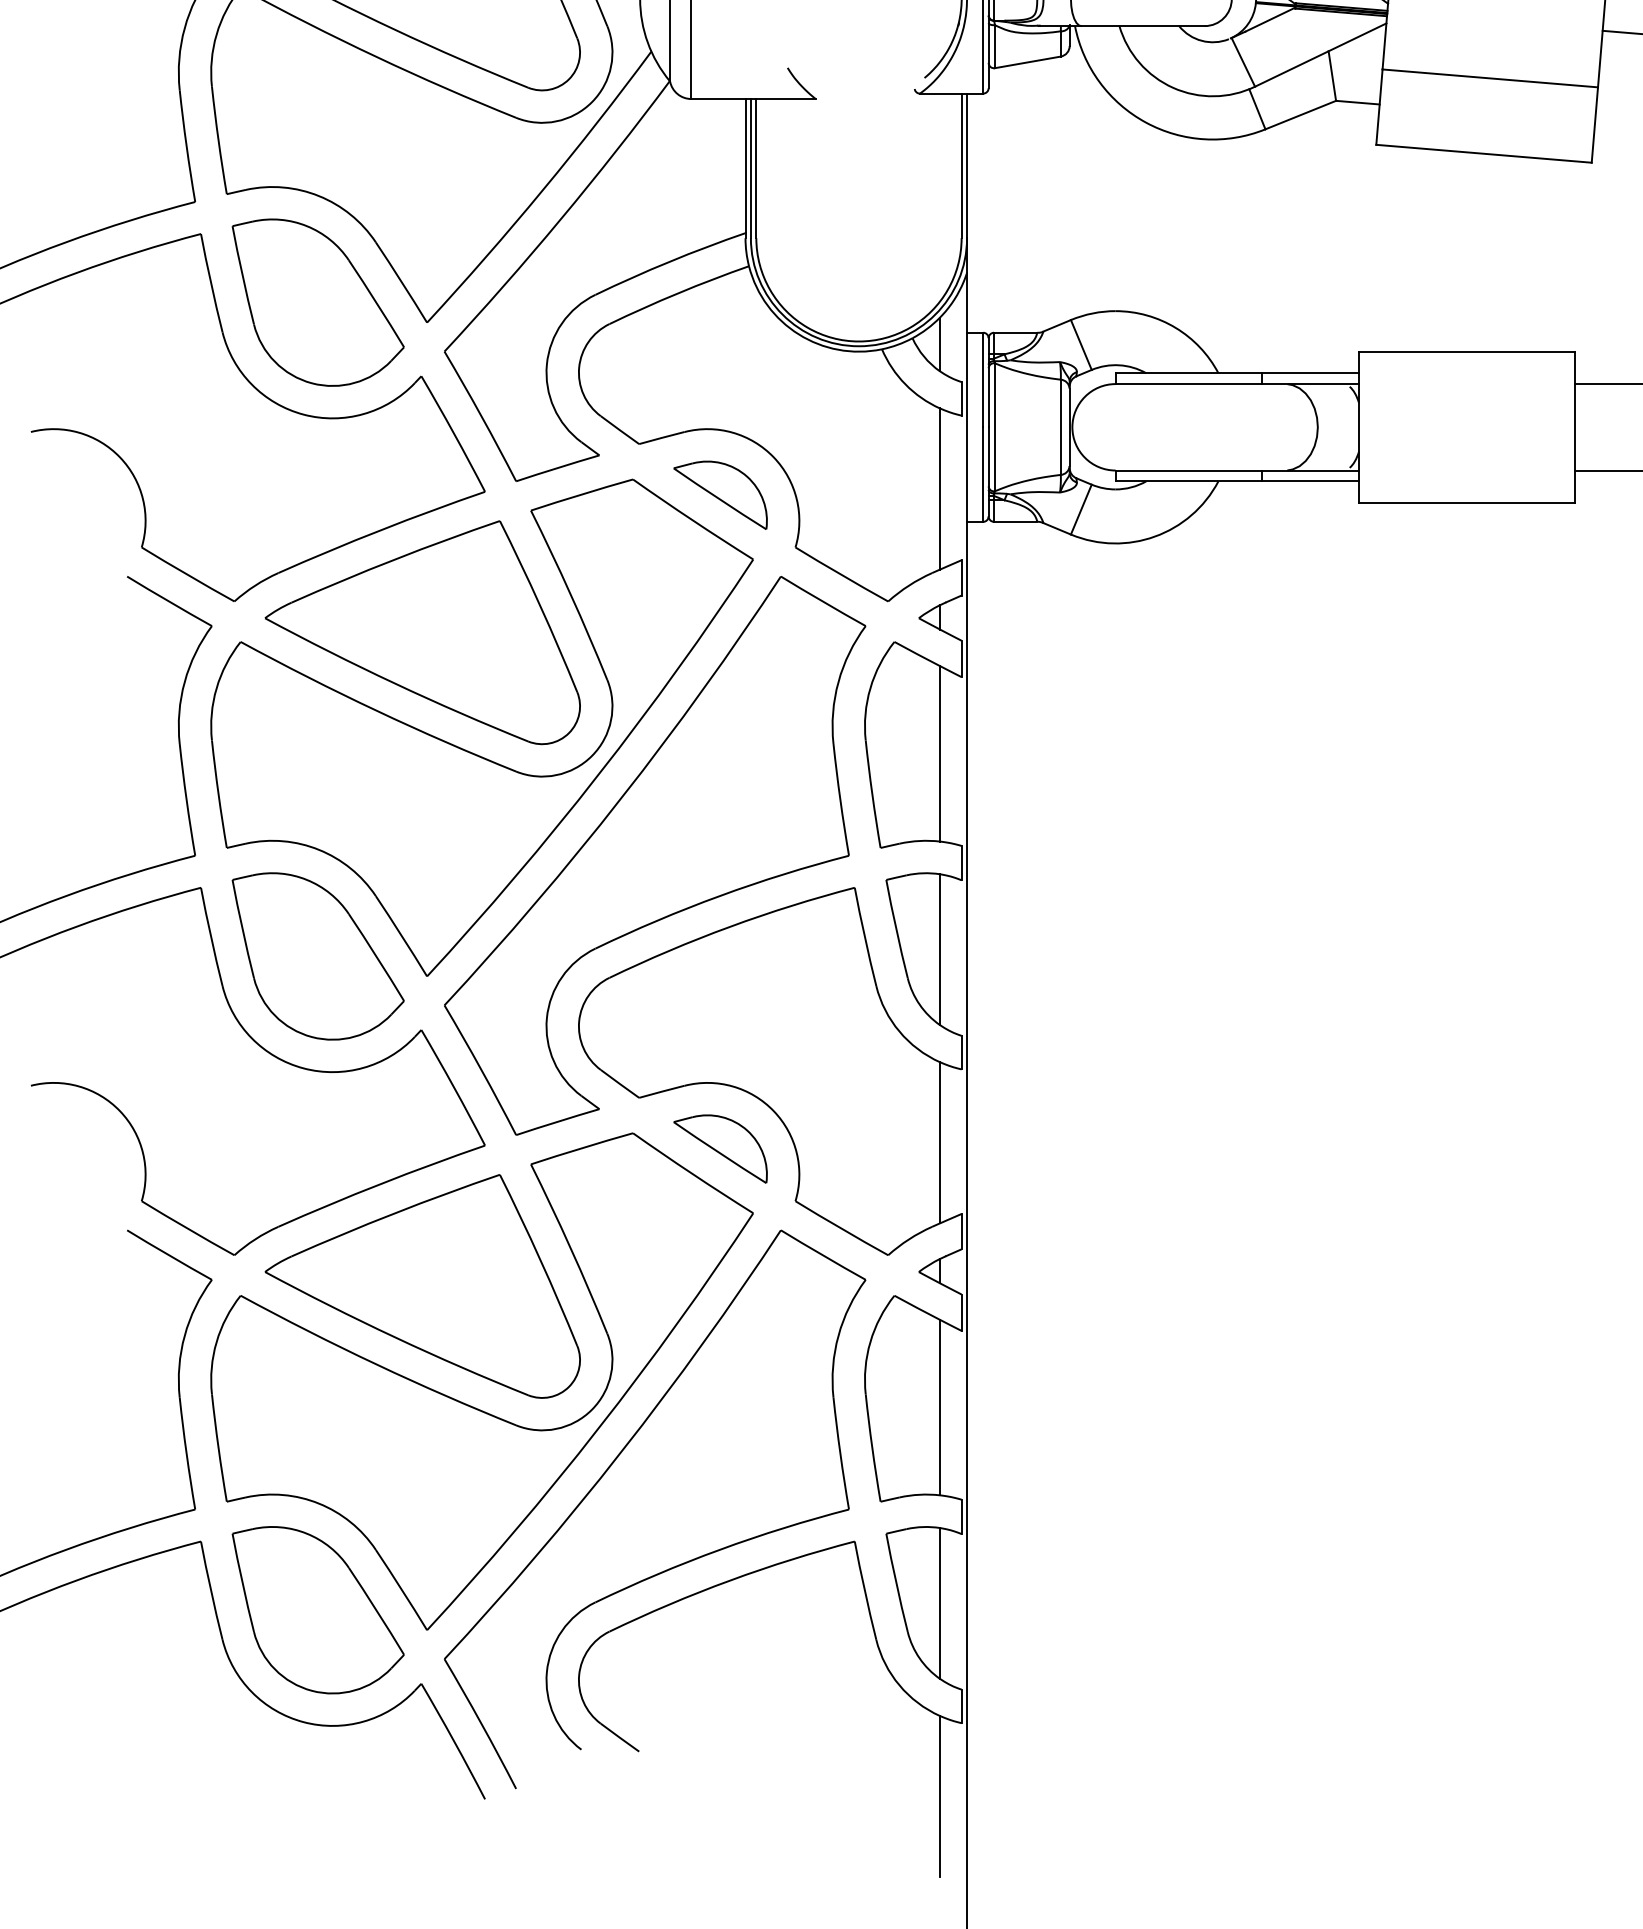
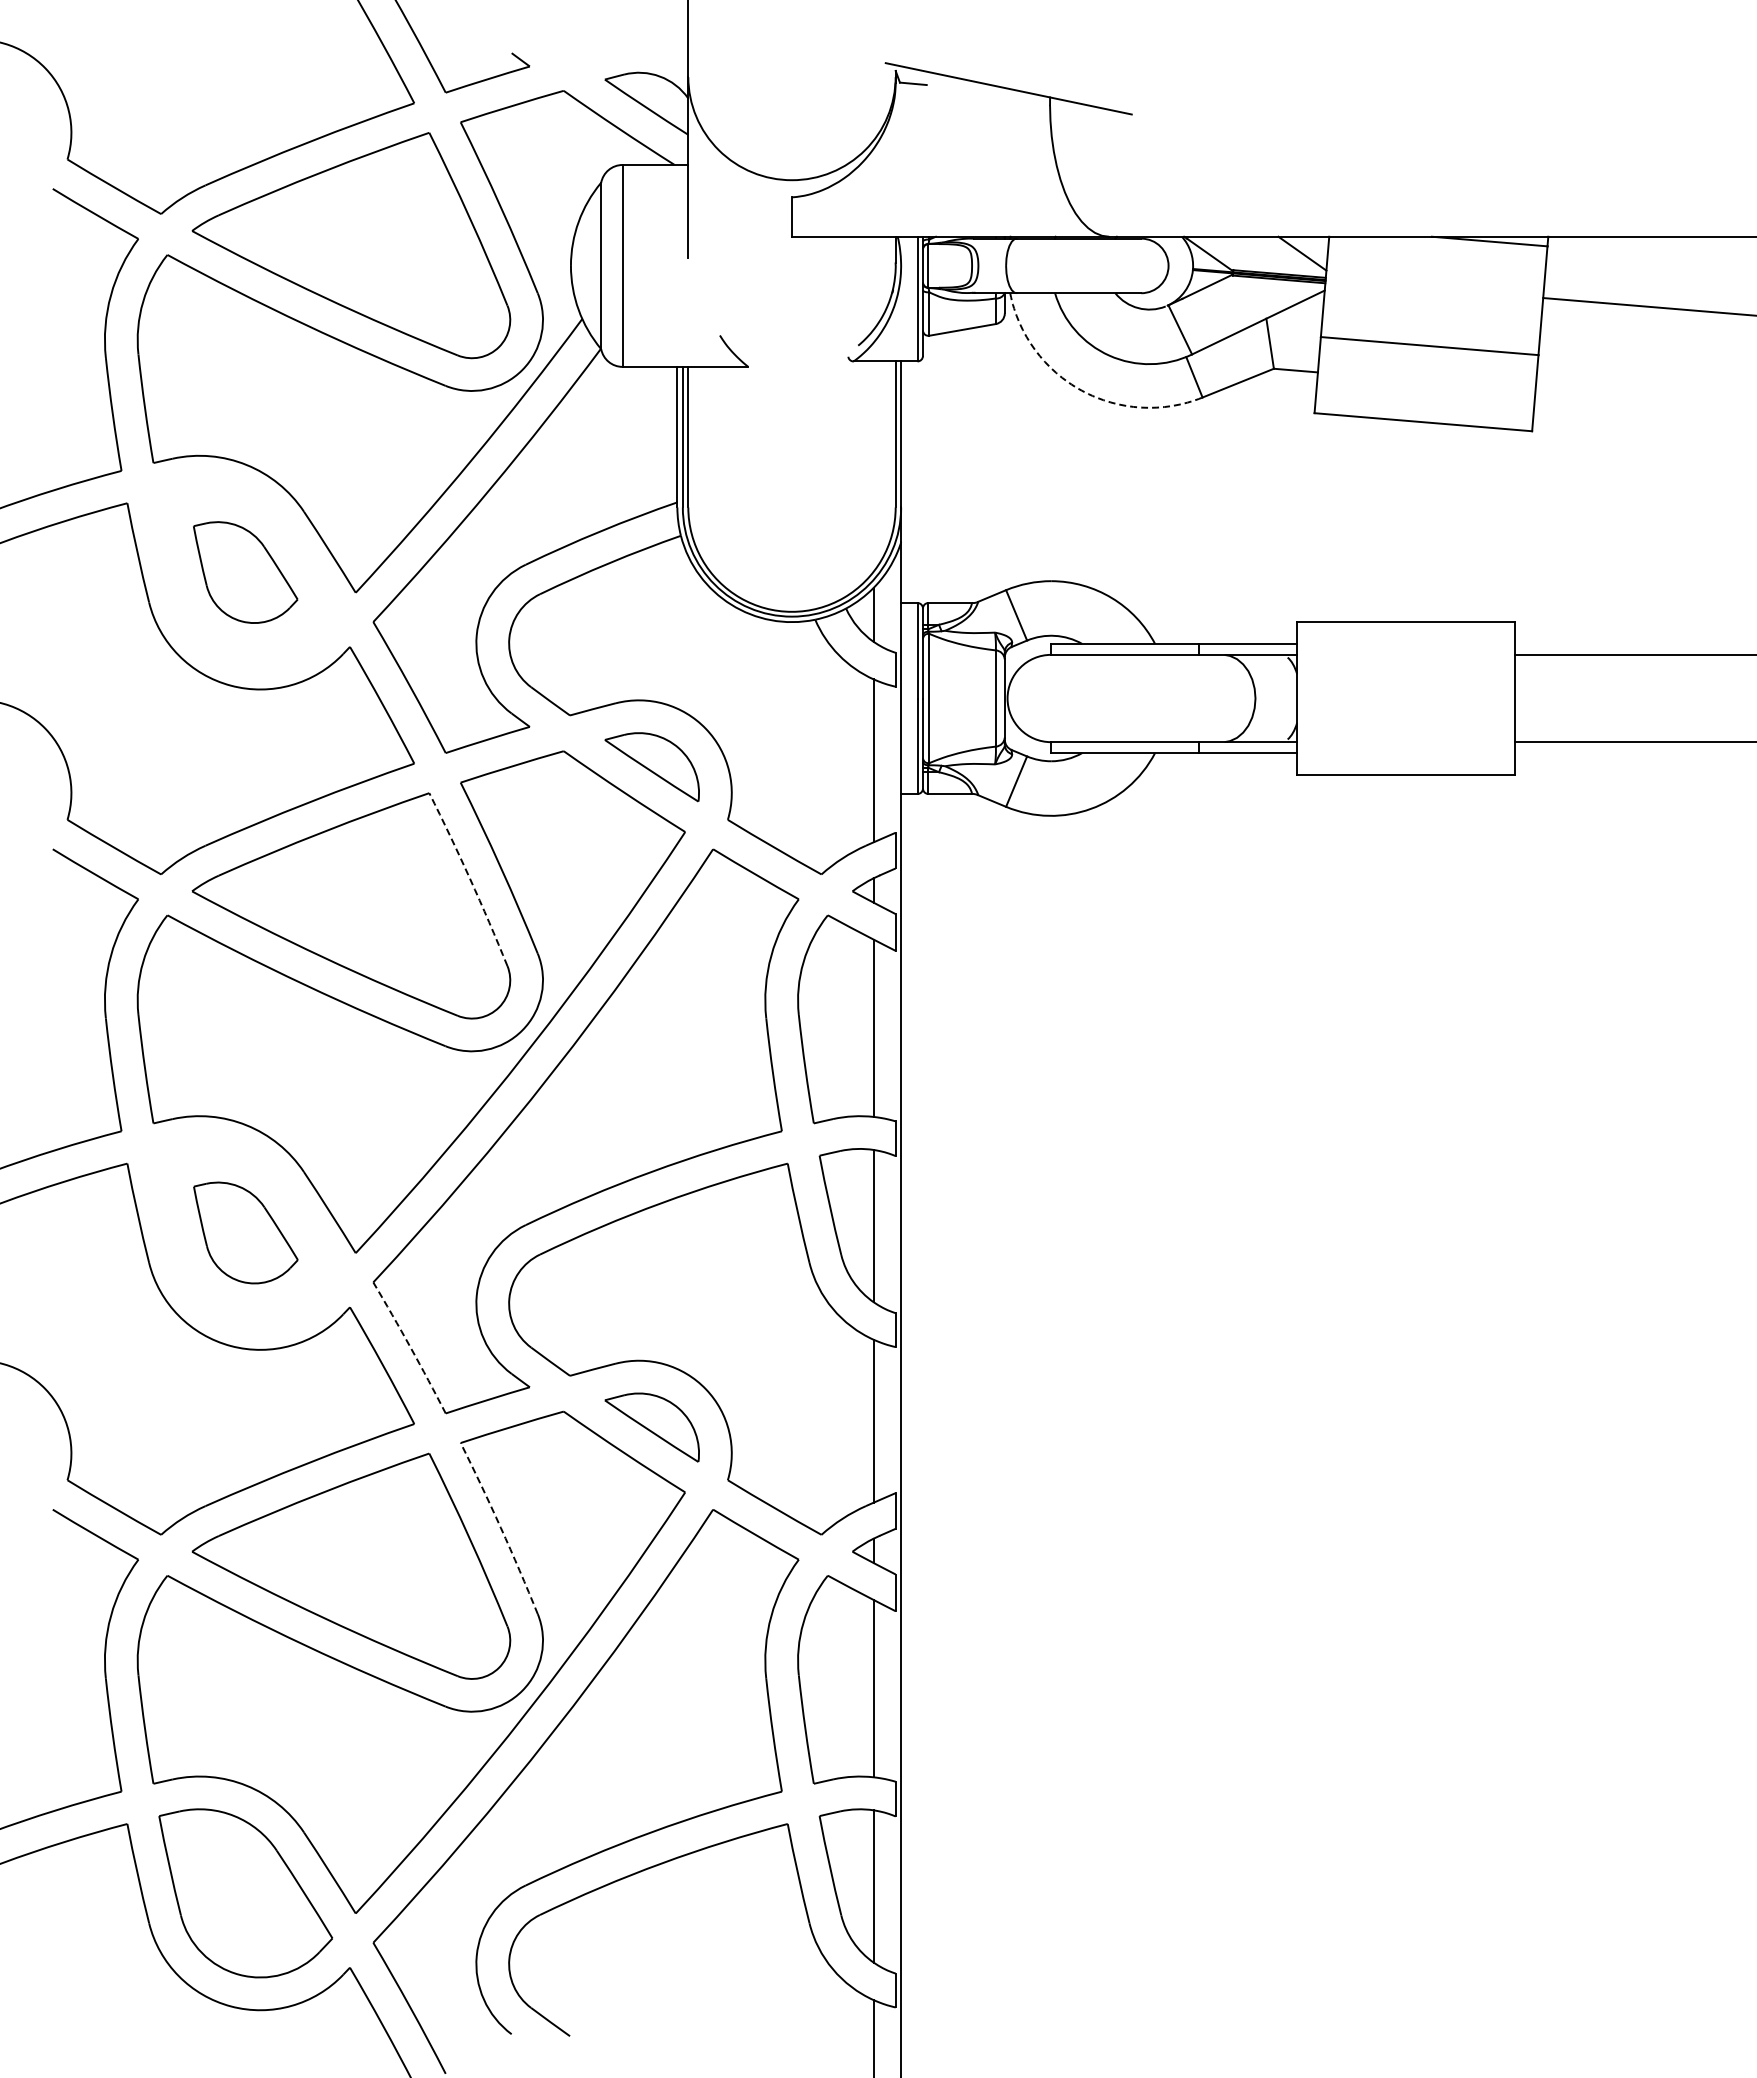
arc: (1145, 122) -> (1081, 390), solid -> dashed
part: (317, 302) -> (245, 572), size x0.6
arc: (540, 605) -> (470, 878), solid -> dashed
part: (317, 955) -> (245, 1232), size x0.6
arc: (481, 1069) -> (410, 1347), solid -> dashed
arc: (570, 1248) -> (500, 1527), solid -> dashed

